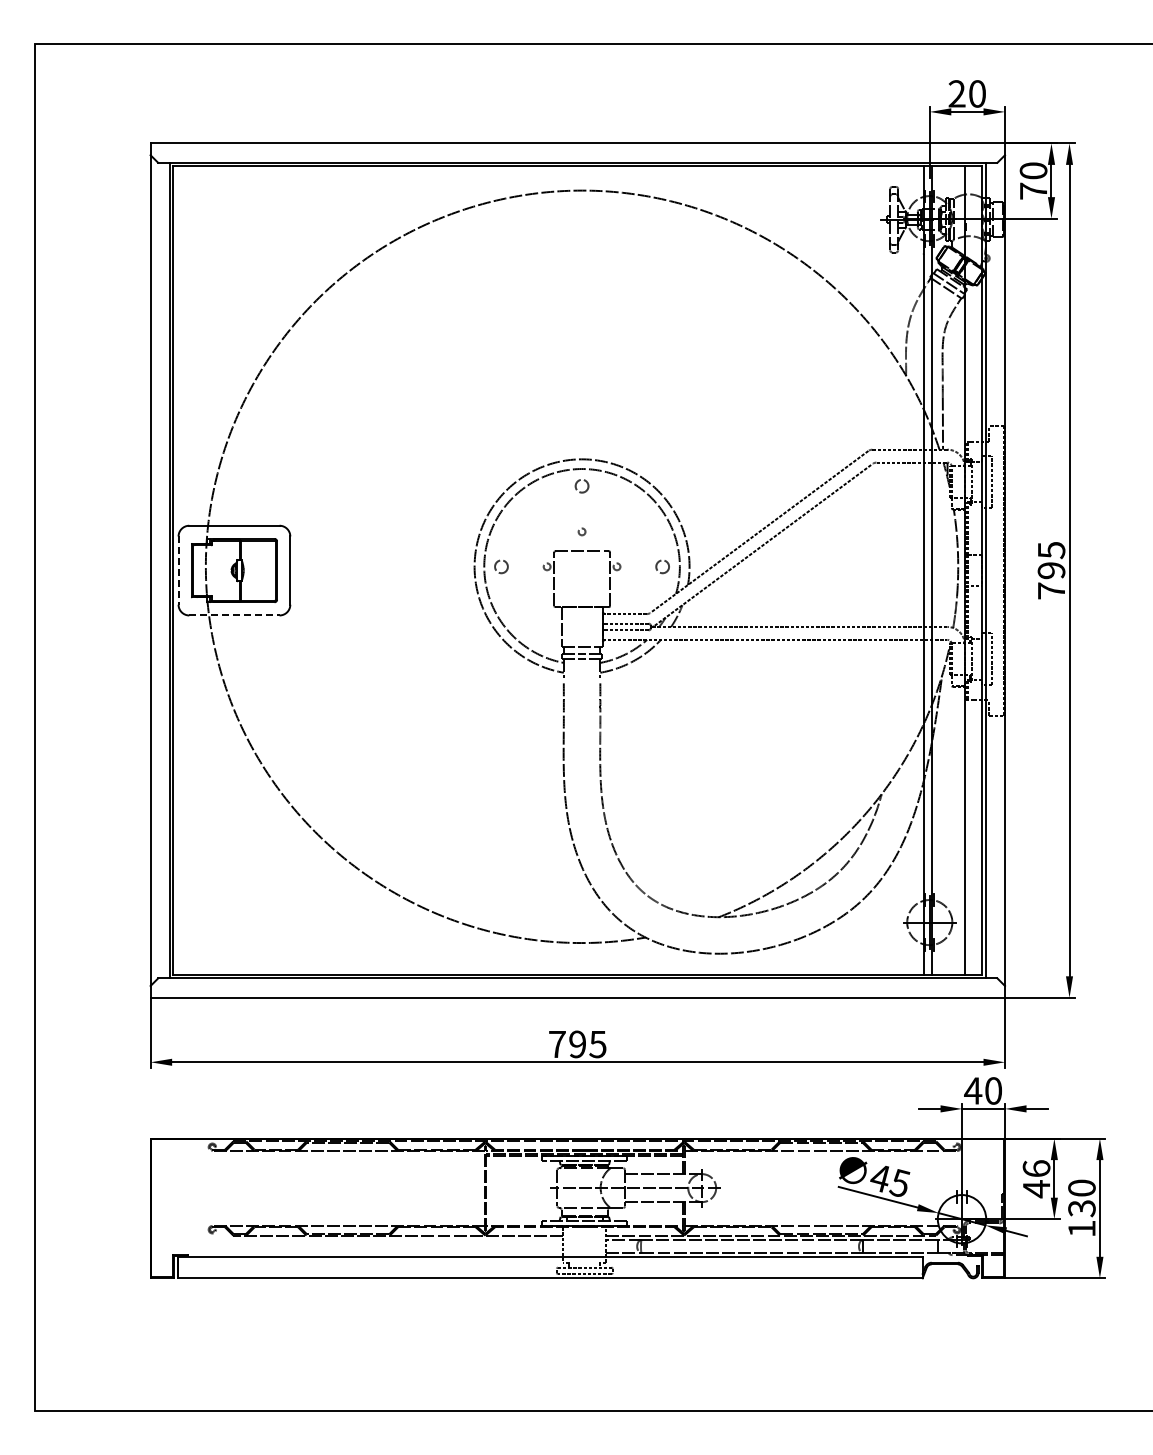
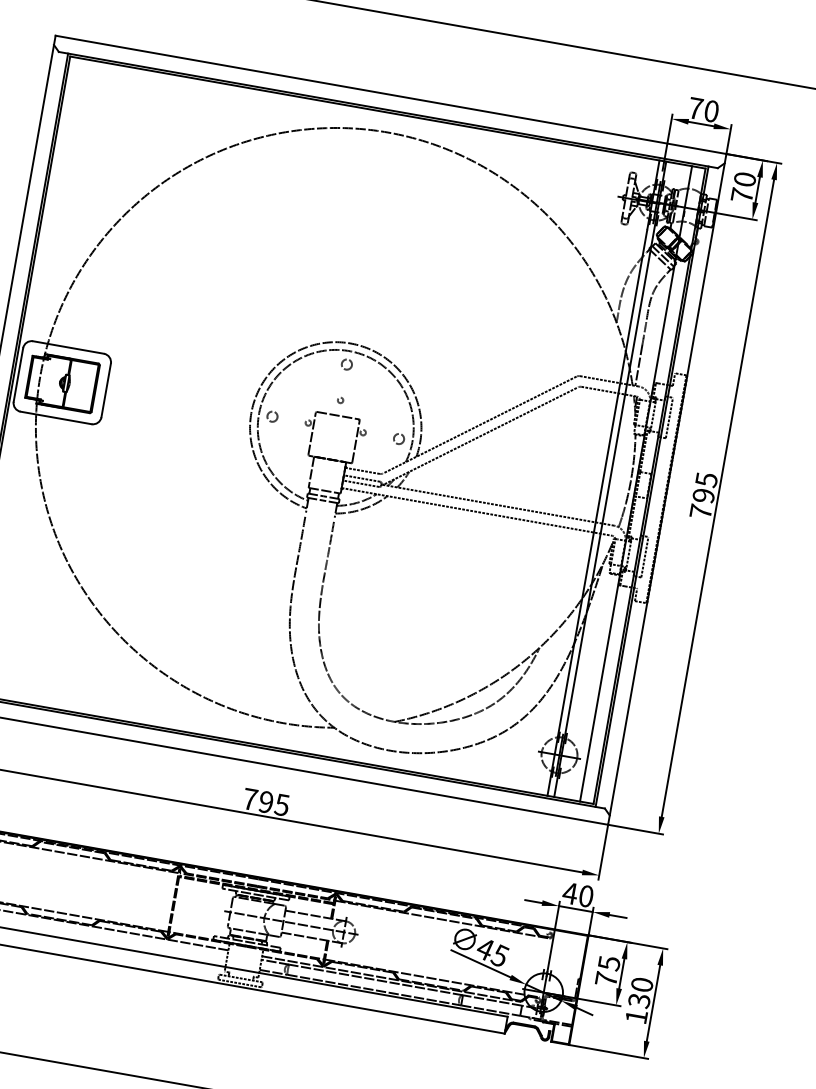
text: (956, 93) -> (695, 108), 20 -> 70
line: (178, 571) -> (18, 375), dashed -> solid
line: (234, 615) -> (56, 417), dashed -> solid
text: (1036, 1179) -> (607, 971), 46 -> 75

